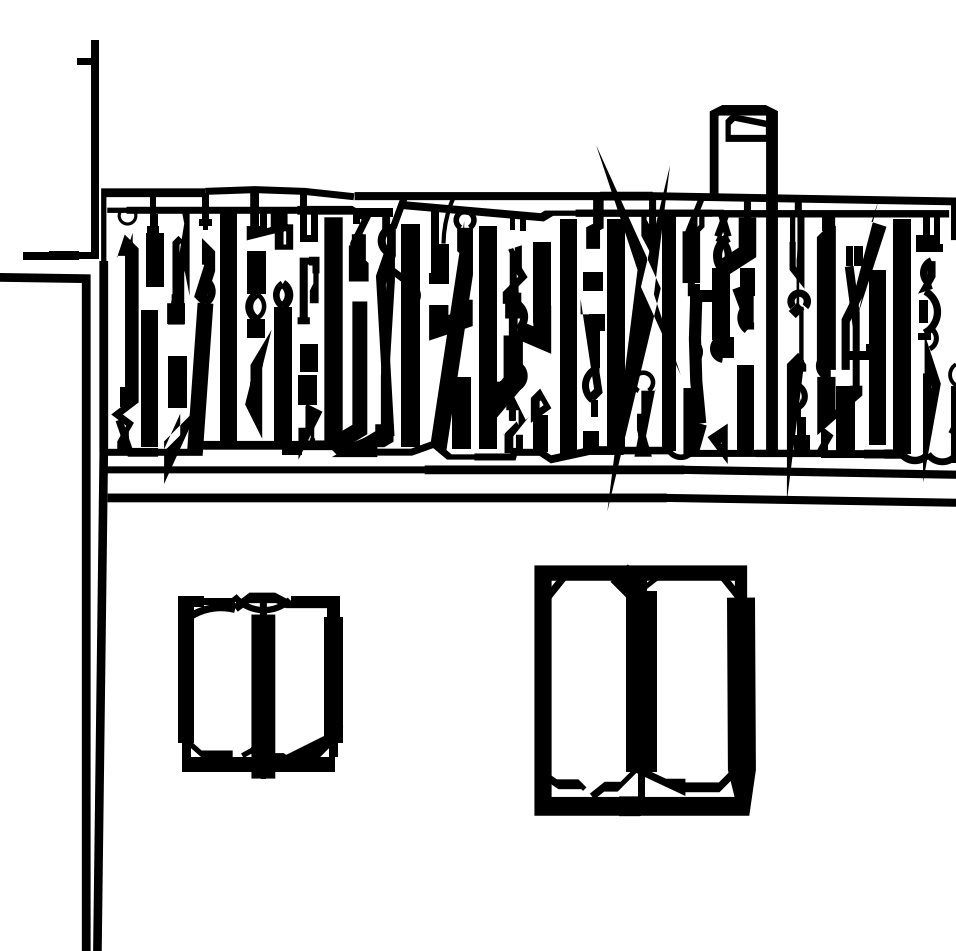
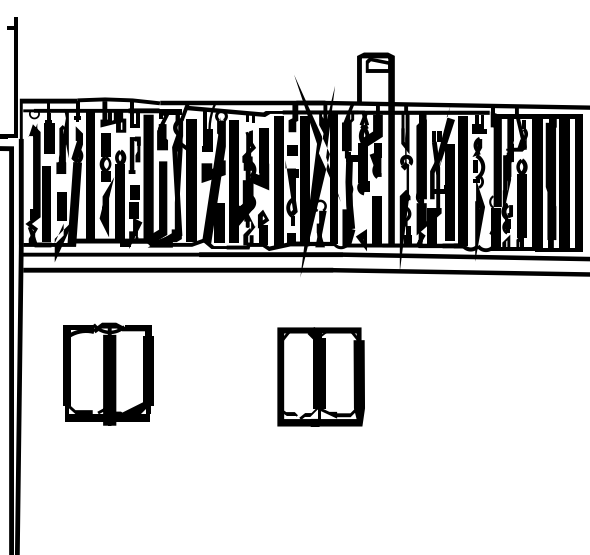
part: (643, 689) -> (320, 376), size x0.71

